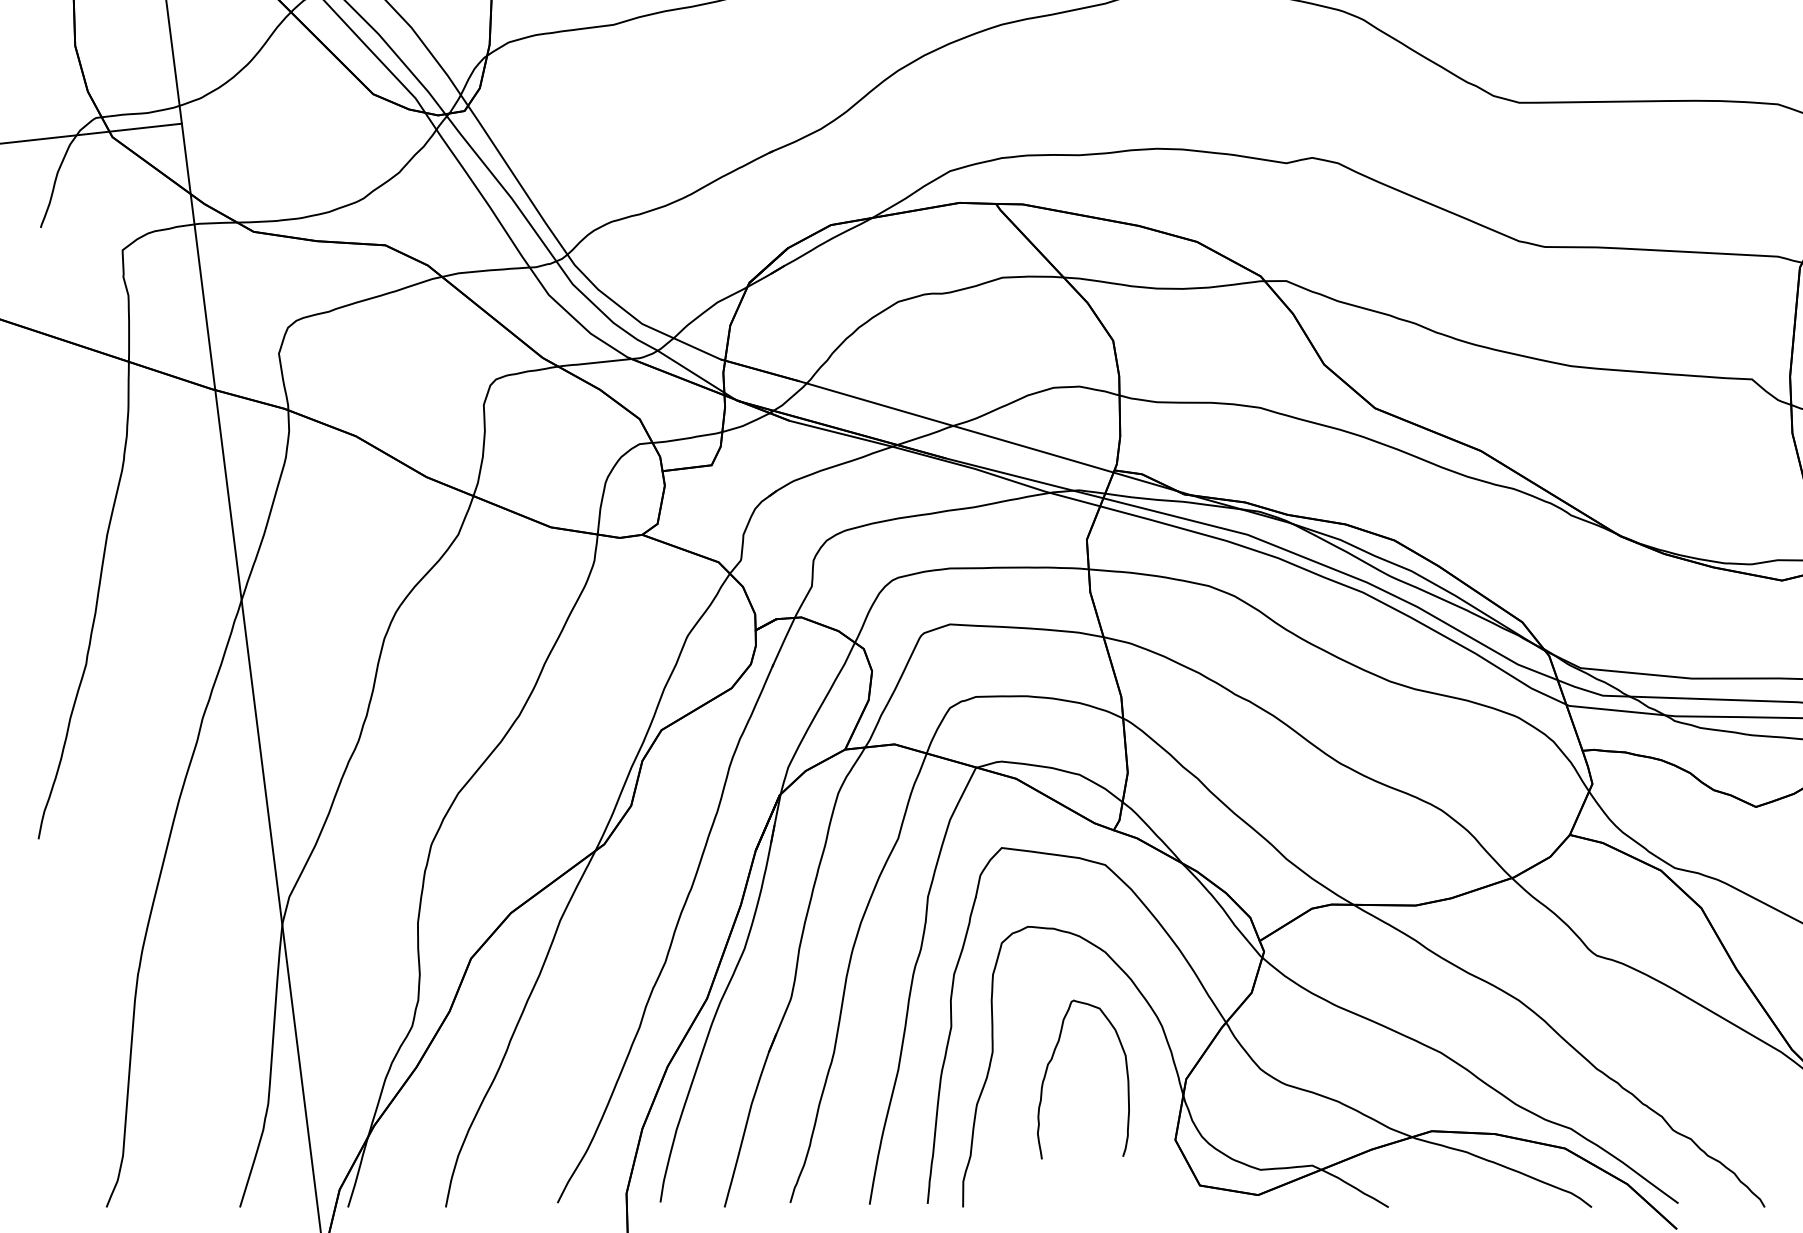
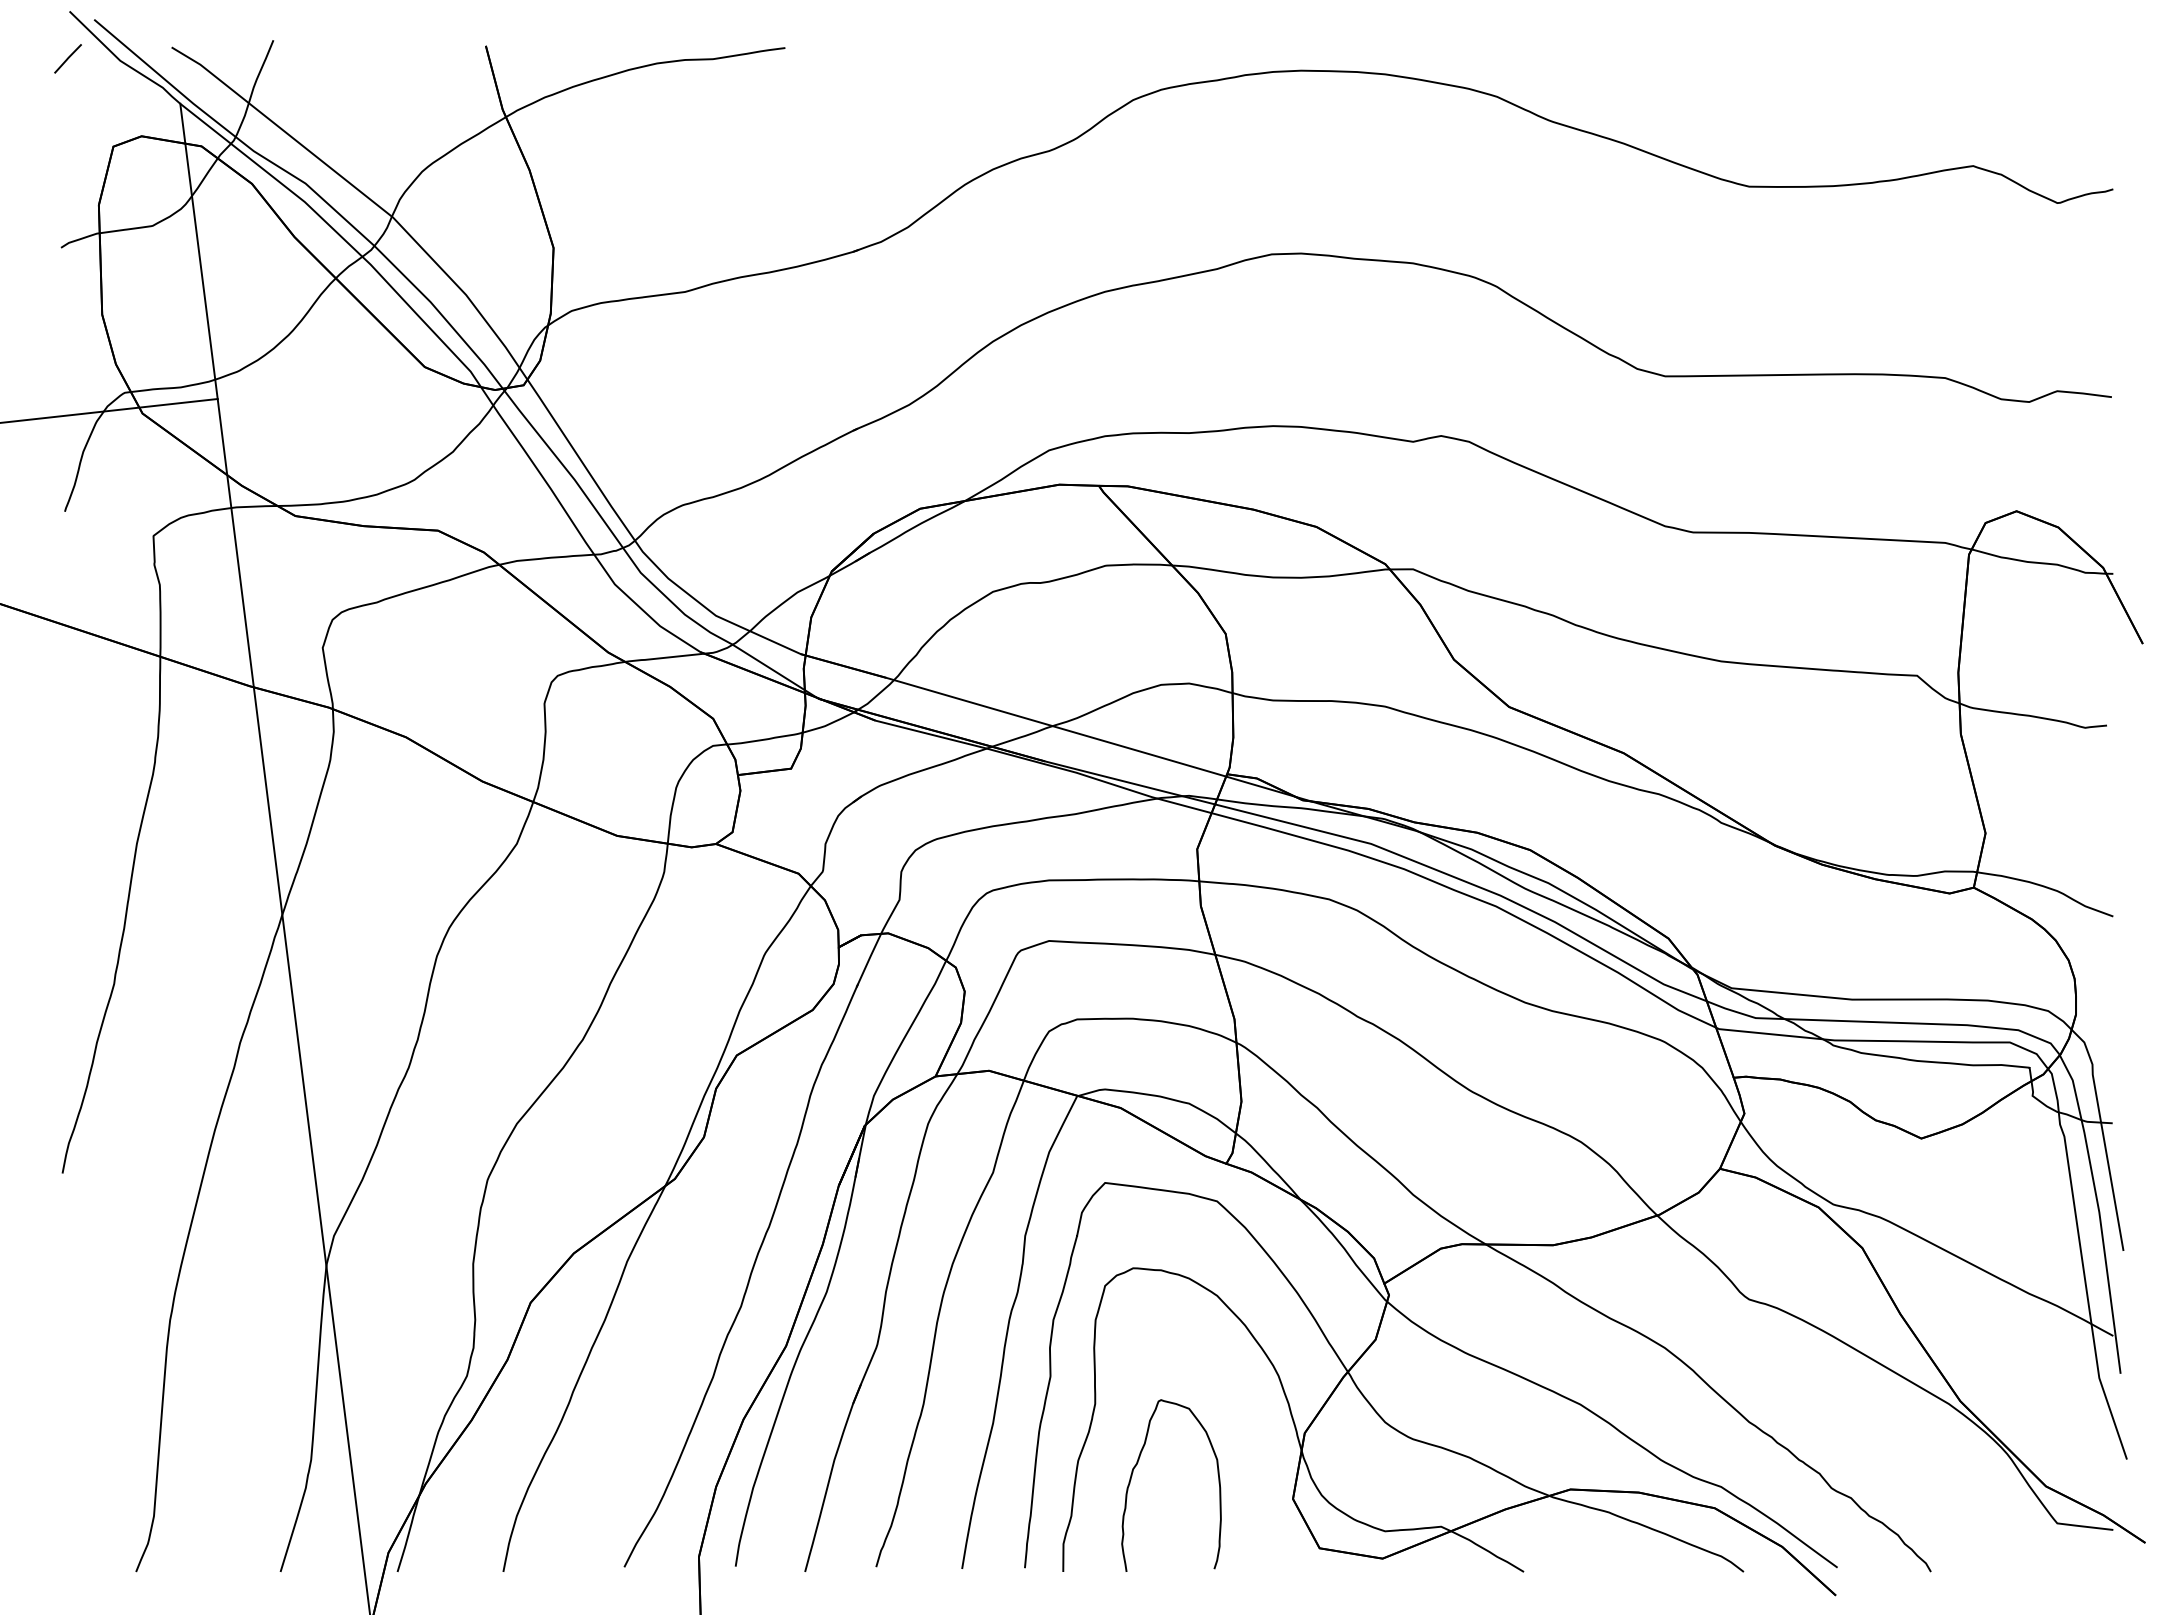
curve: (1051, 1061) -> (1136, 1466), moved

